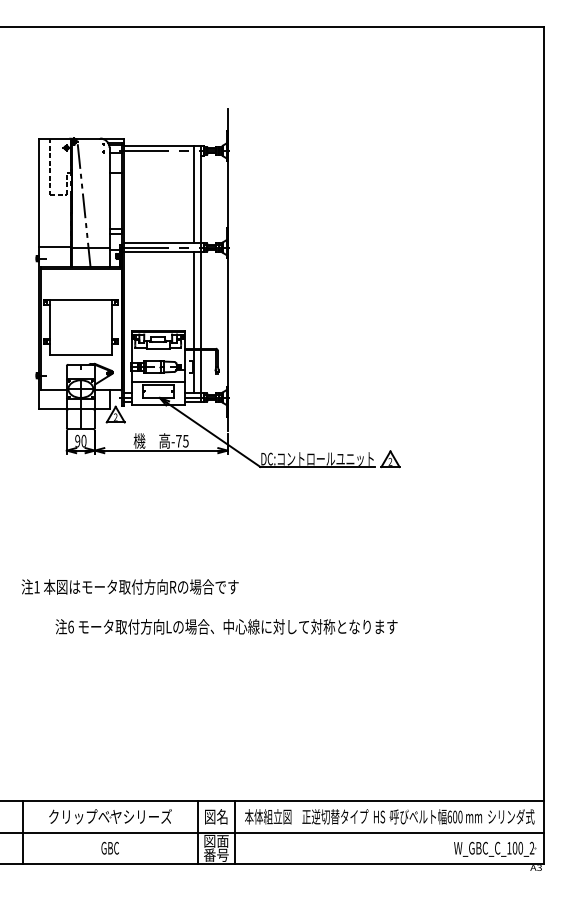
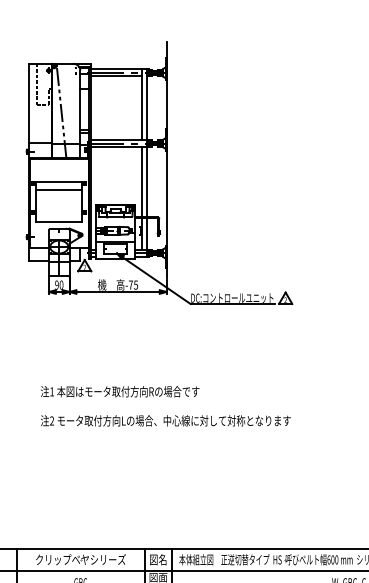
line: (158, 155) -> (116, 76), added
line: (80, 310) -> (59, 189), added
text: (129, 586) -> (119, 391), moved
text: (70, 626) -> (51, 420), 6 -> 2

